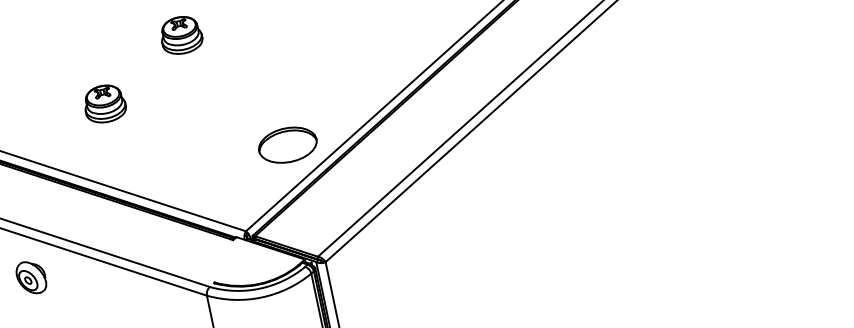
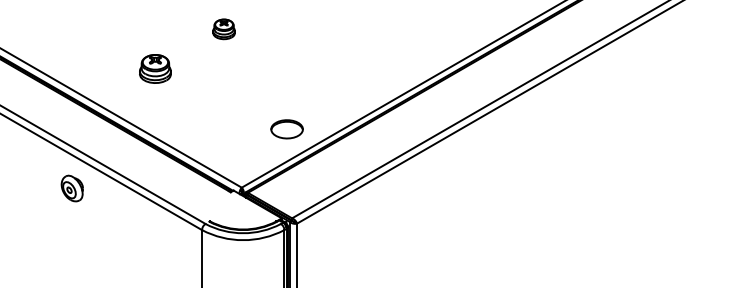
part: (180, 35) -> (223, 29), size x0.7
part: (287, 145) -> (286, 129), size x0.7

